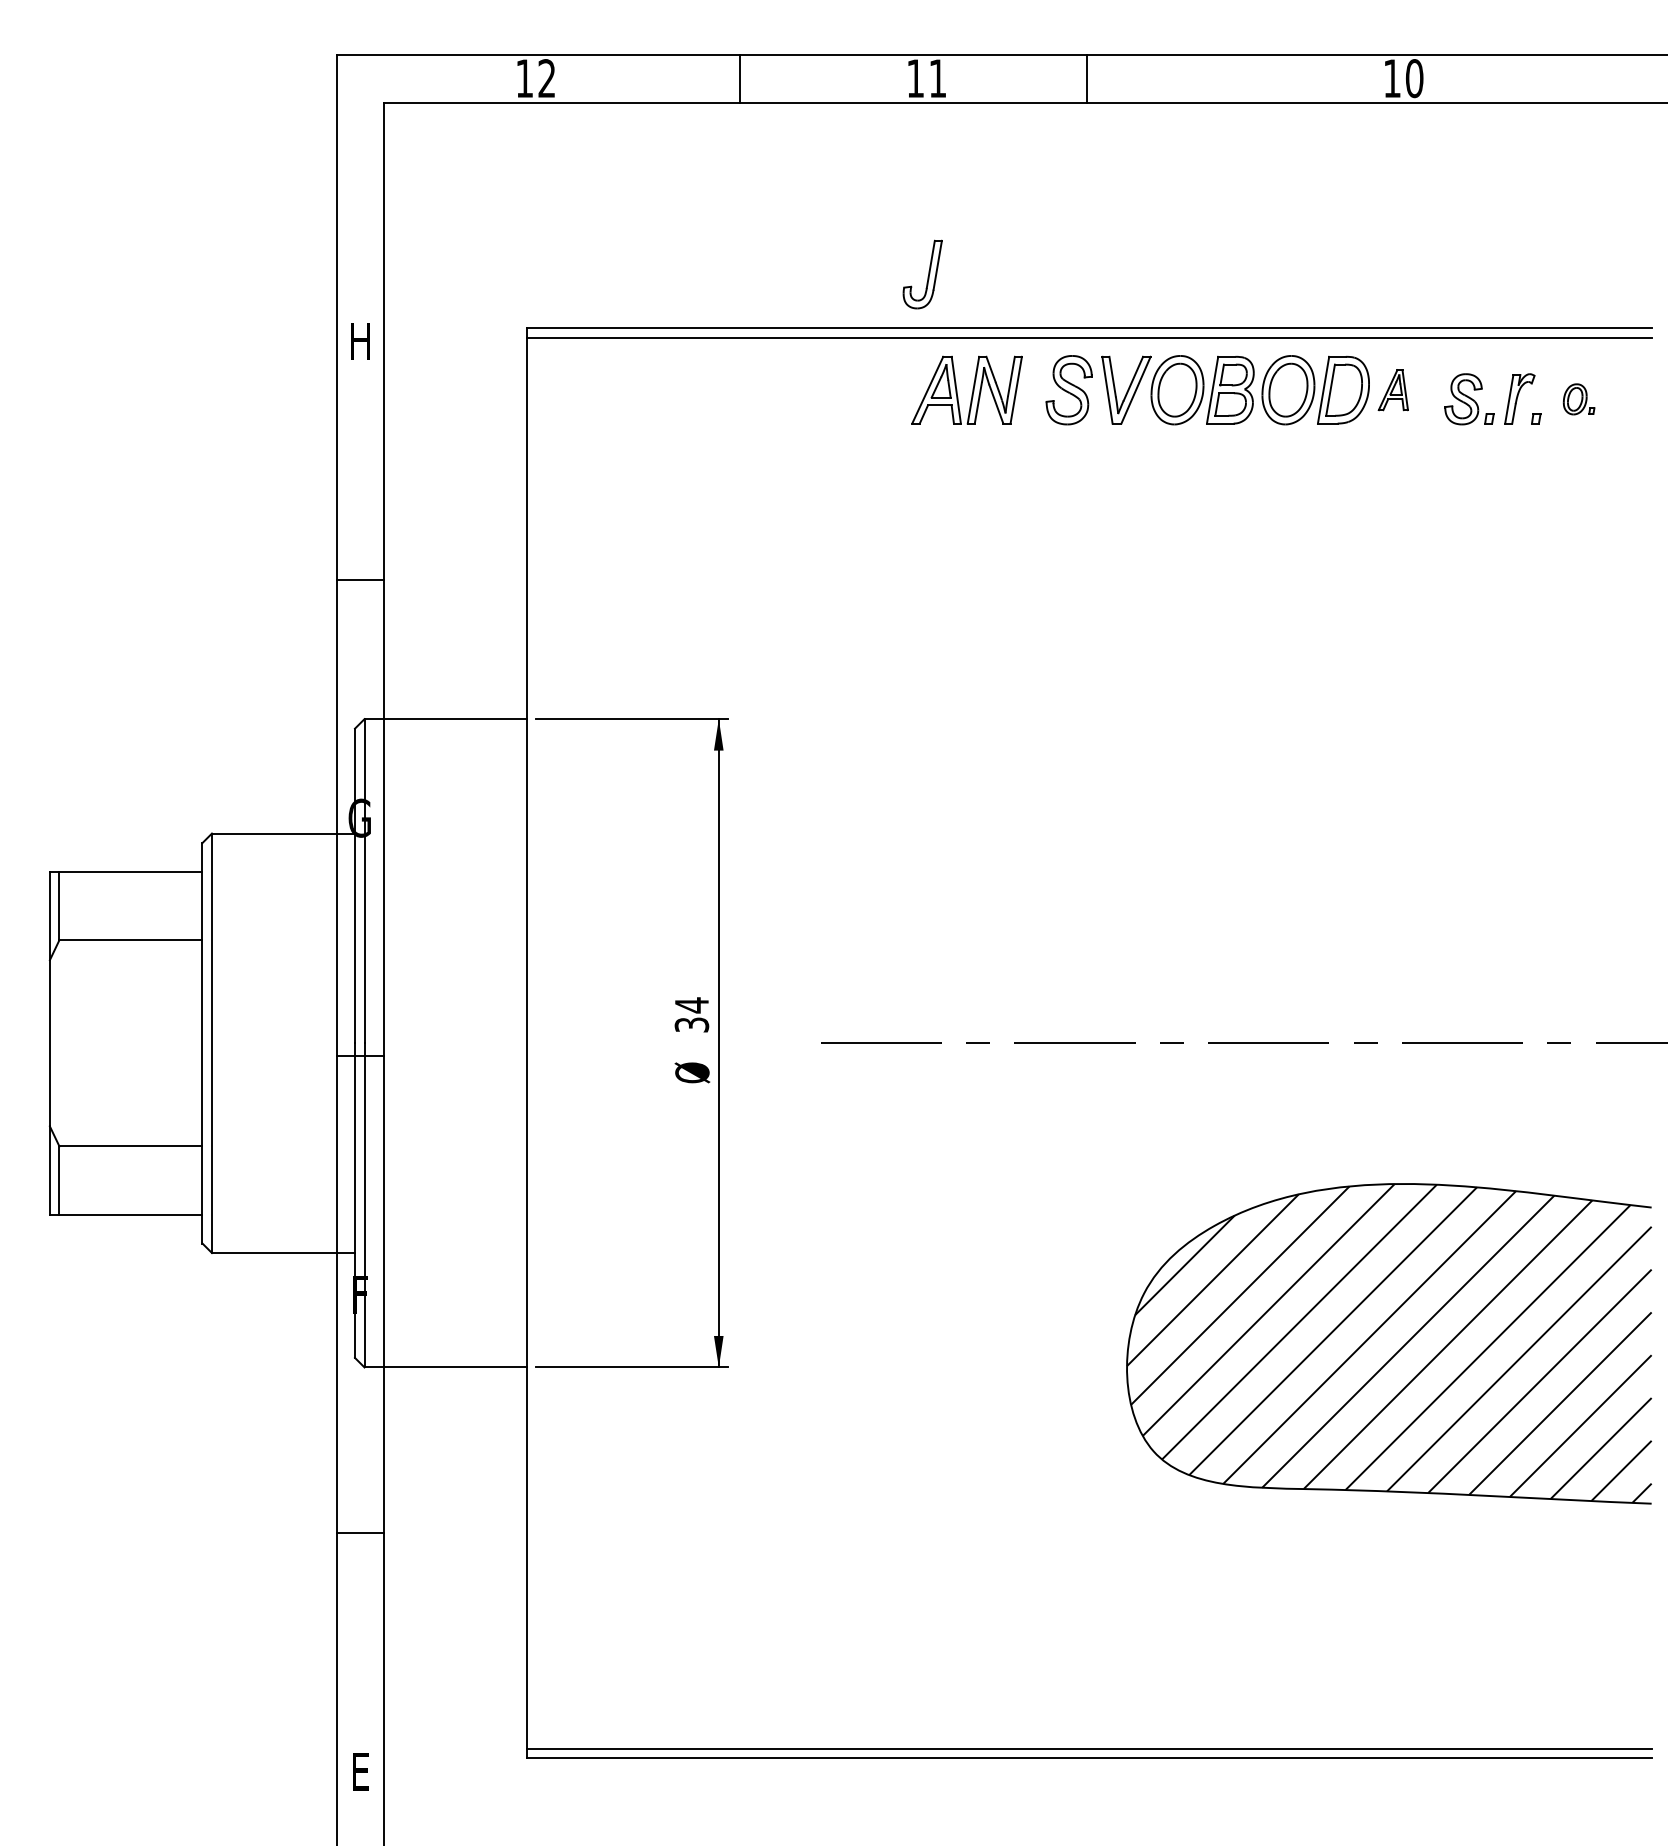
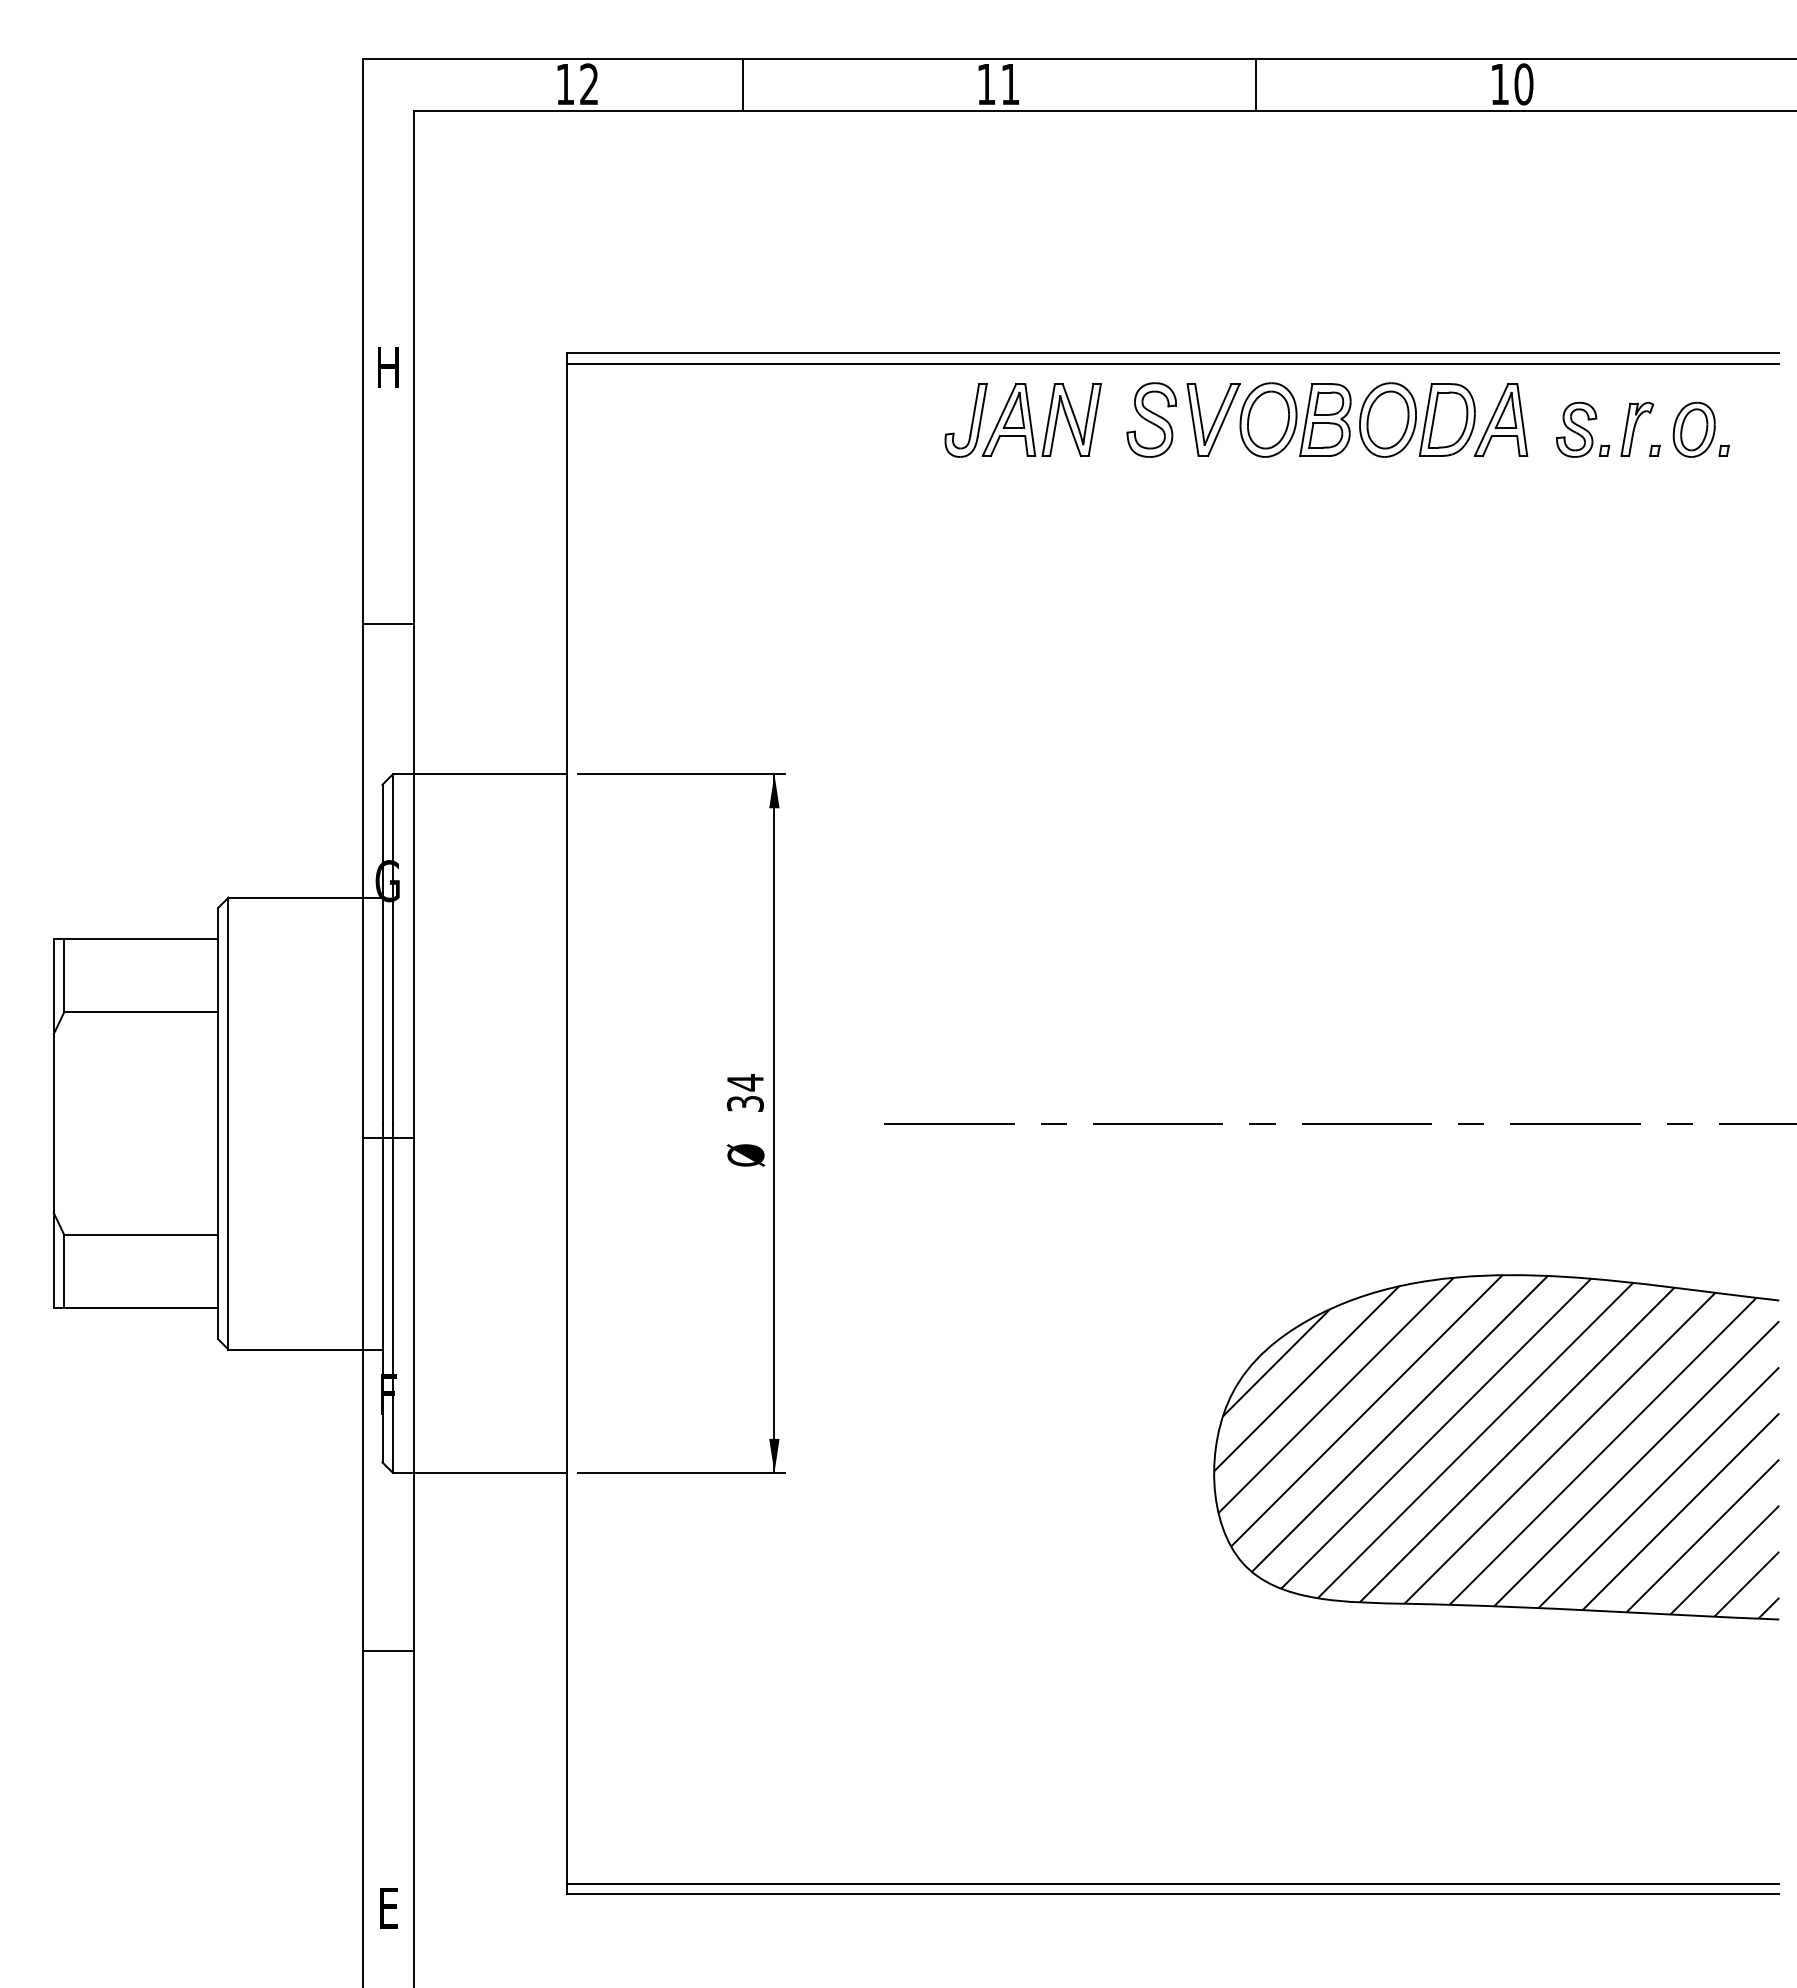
line: (740, 79) -> (742, 85), moved
line: (1086, 79) -> (1255, 85), moved
part: (922, 274) -> (965, 420), moved
part: (1393, 389) -> (1501, 419), size x1.67
part: (1578, 399) -> (1700, 430), size x1.67

